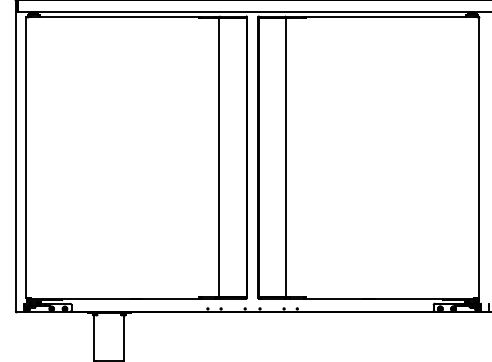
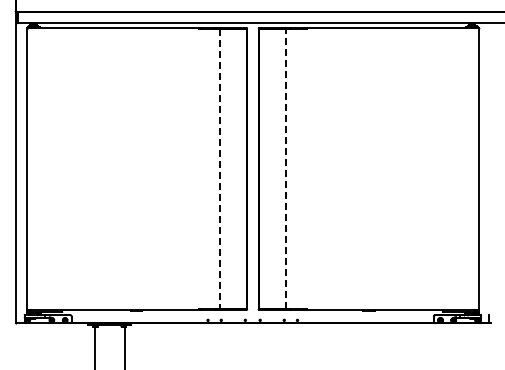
line: (219, 157) -> (219, 168), solid -> dashed
line: (286, 157) -> (286, 168), solid -> dashed

